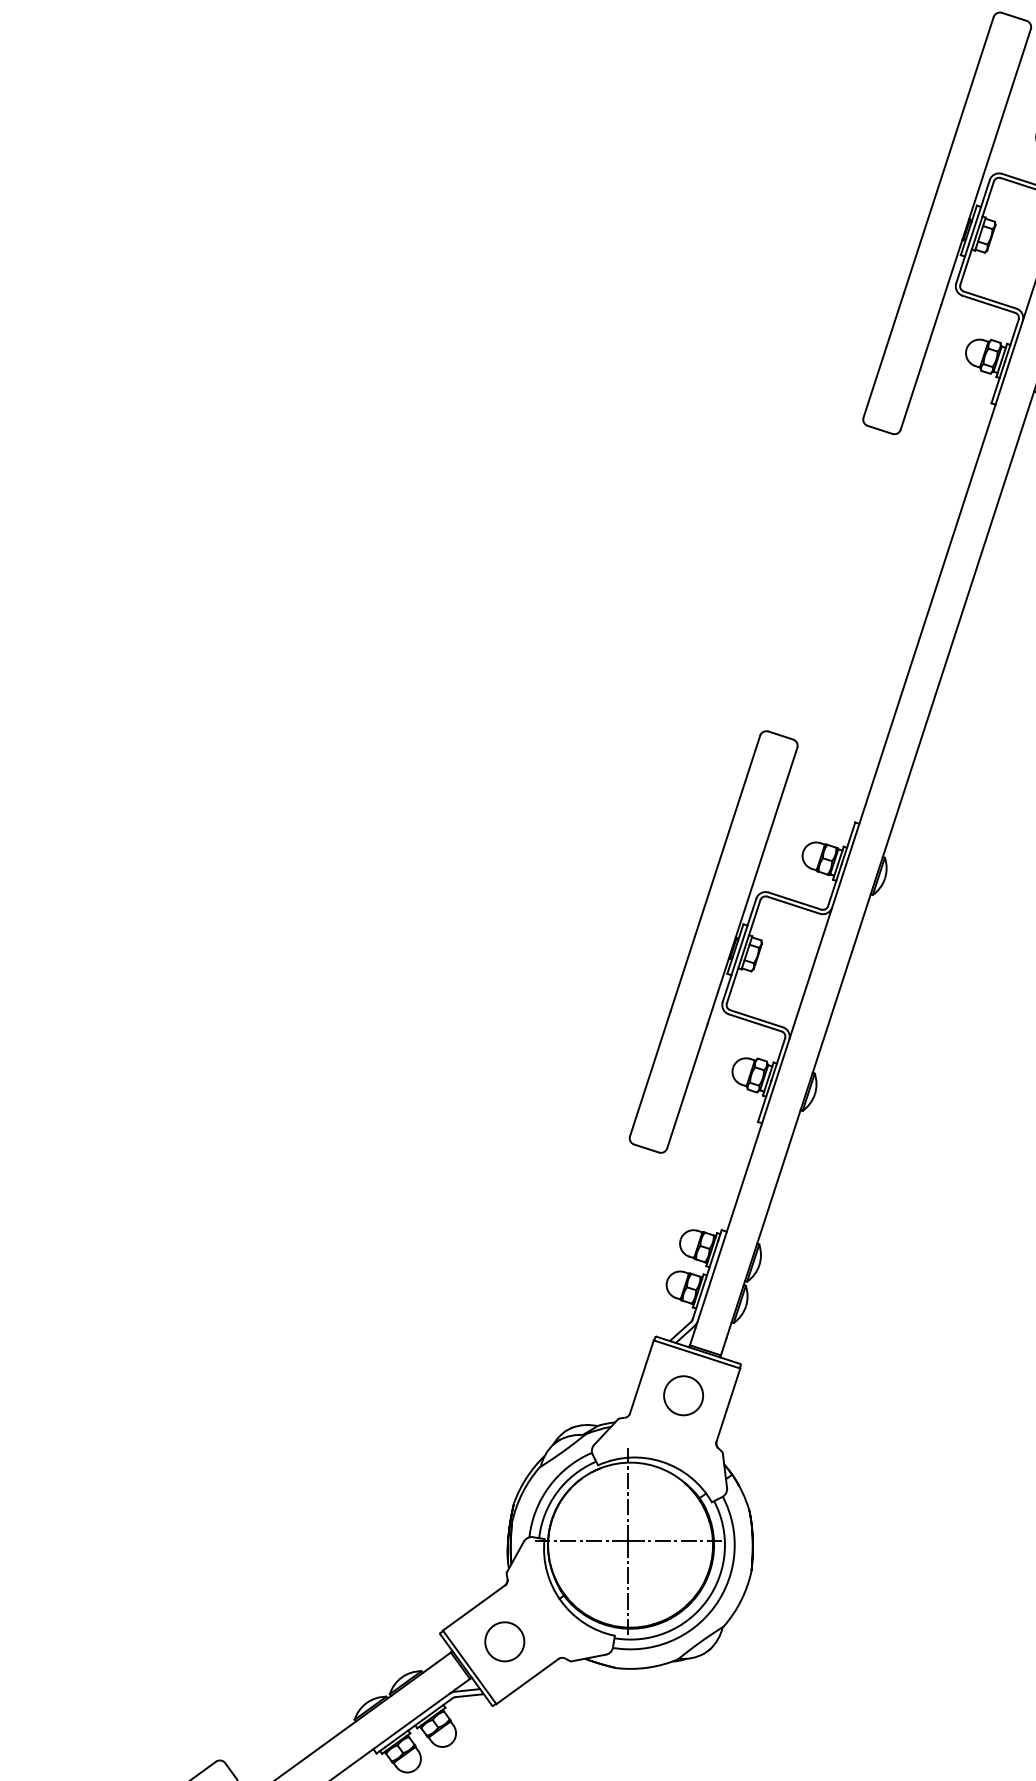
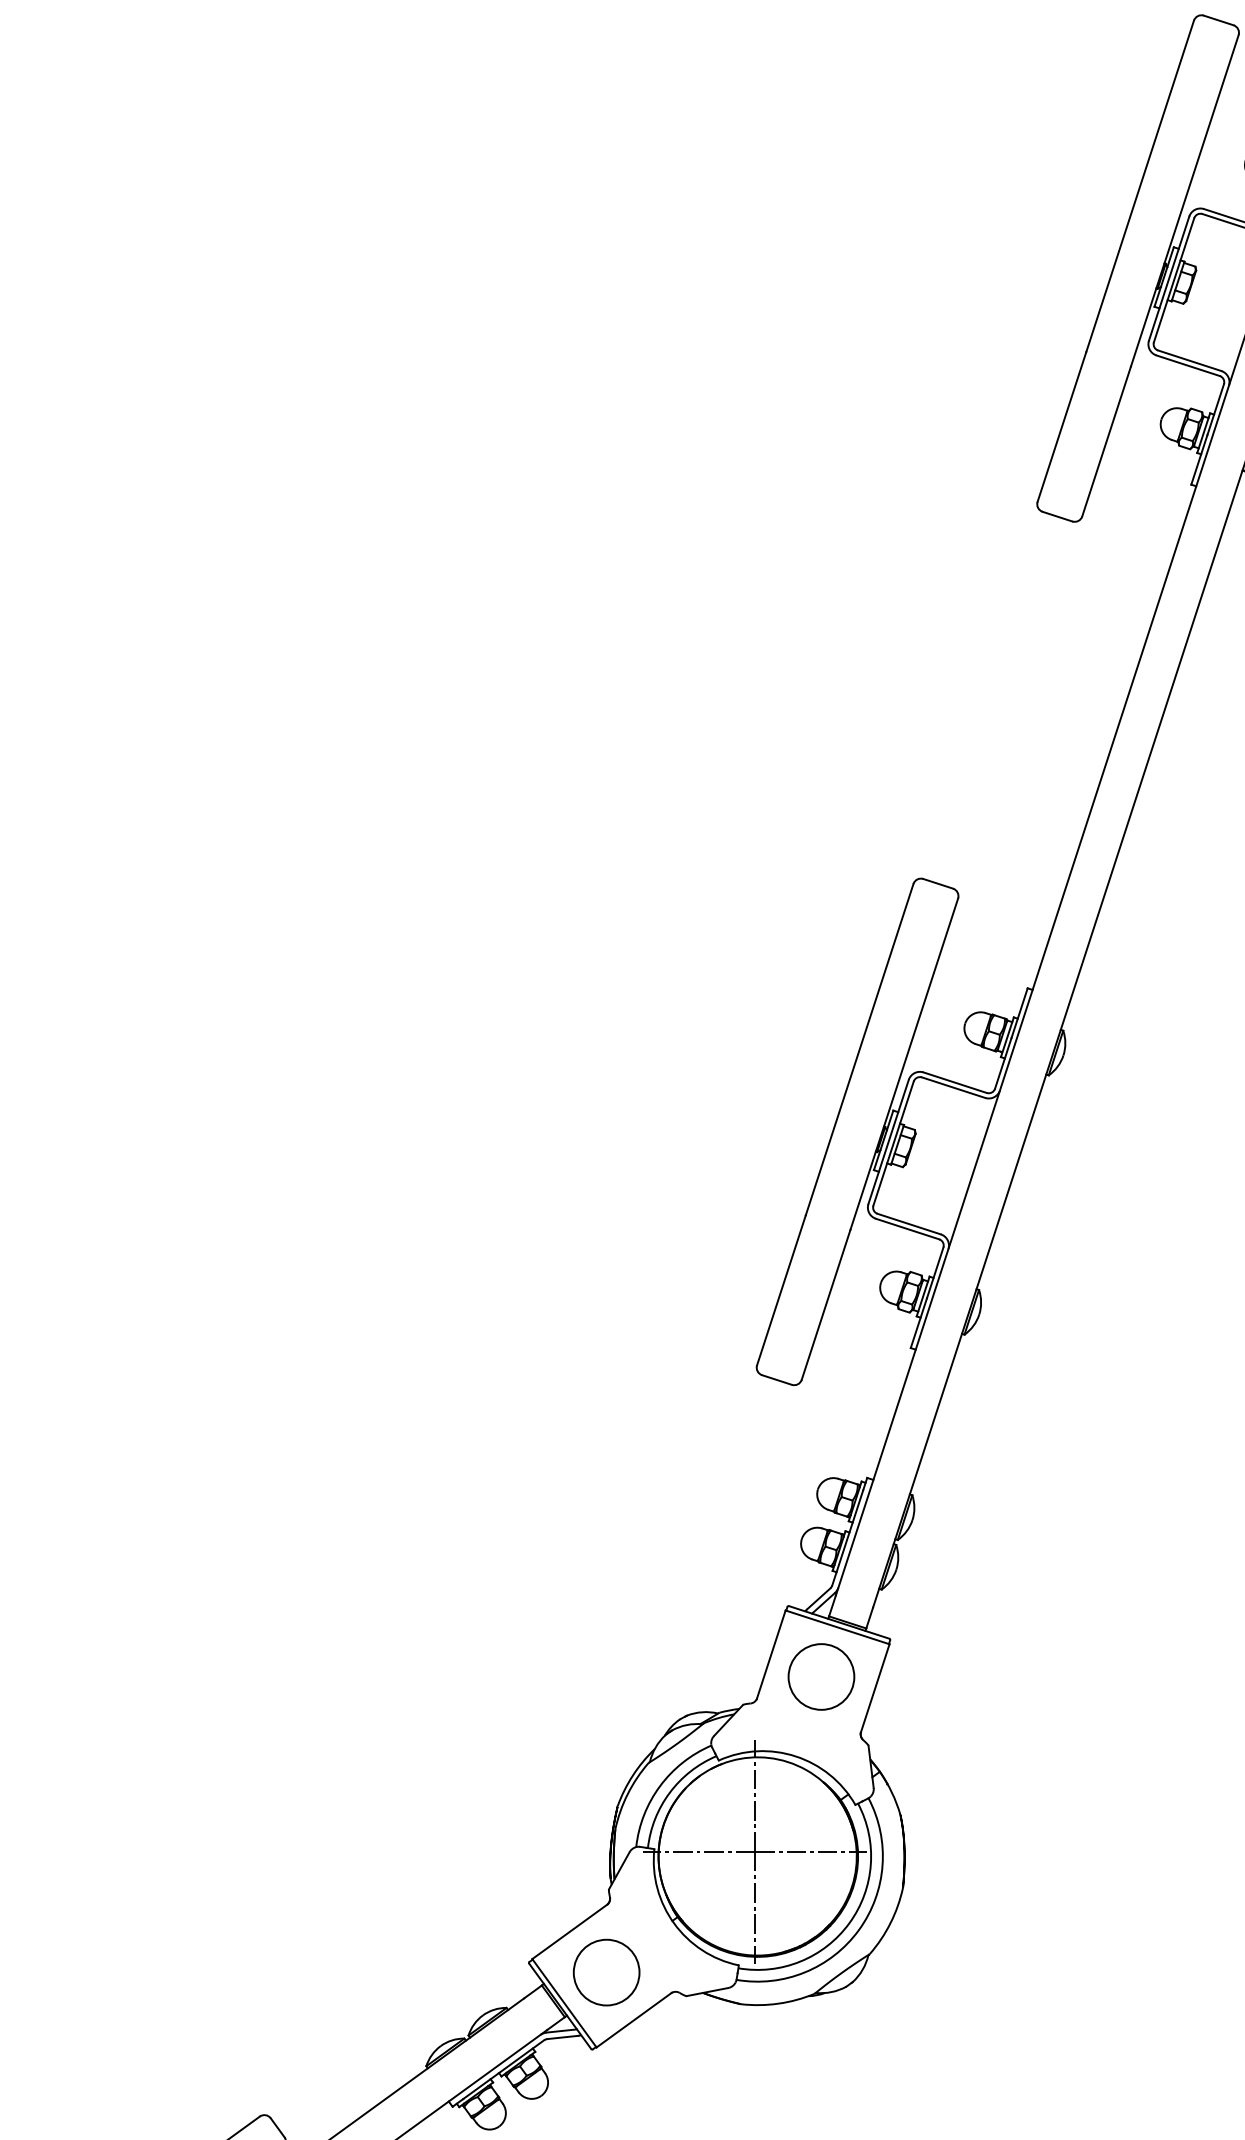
circle: (683, 1395) -> (821, 1676), size x1.4
circle: (504, 1641) -> (606, 1972), size x1.4

